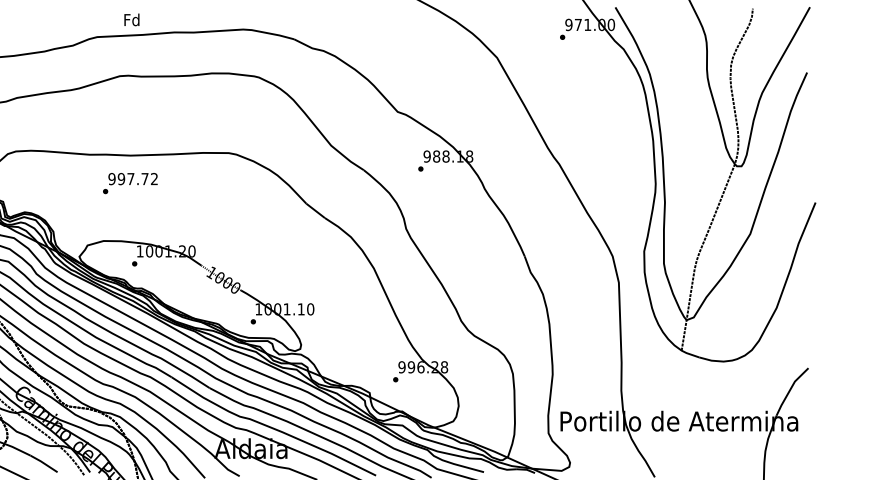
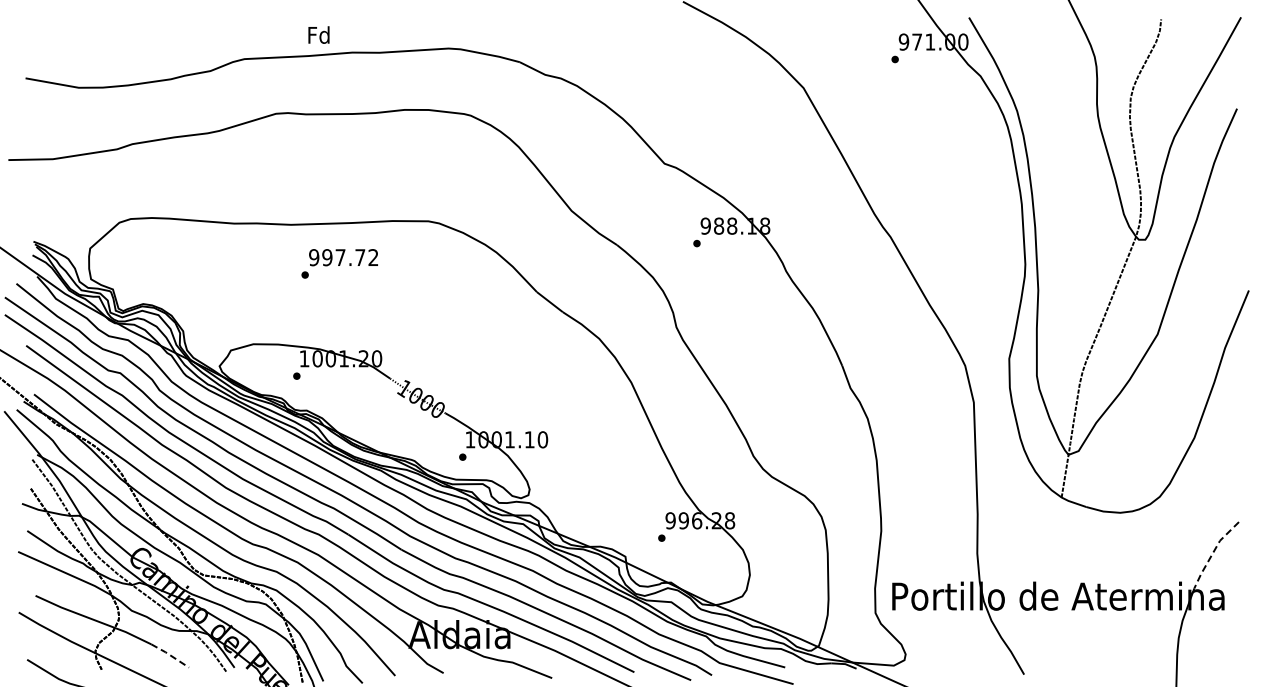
text: (131, 19) -> (318, 34), moved
text: (130, 183) -> (339, 263), moved
line: (790, 389) -> (1213, 552), solid -> dashed
line: (44, 463) -> (170, 655), solid -> dashed

